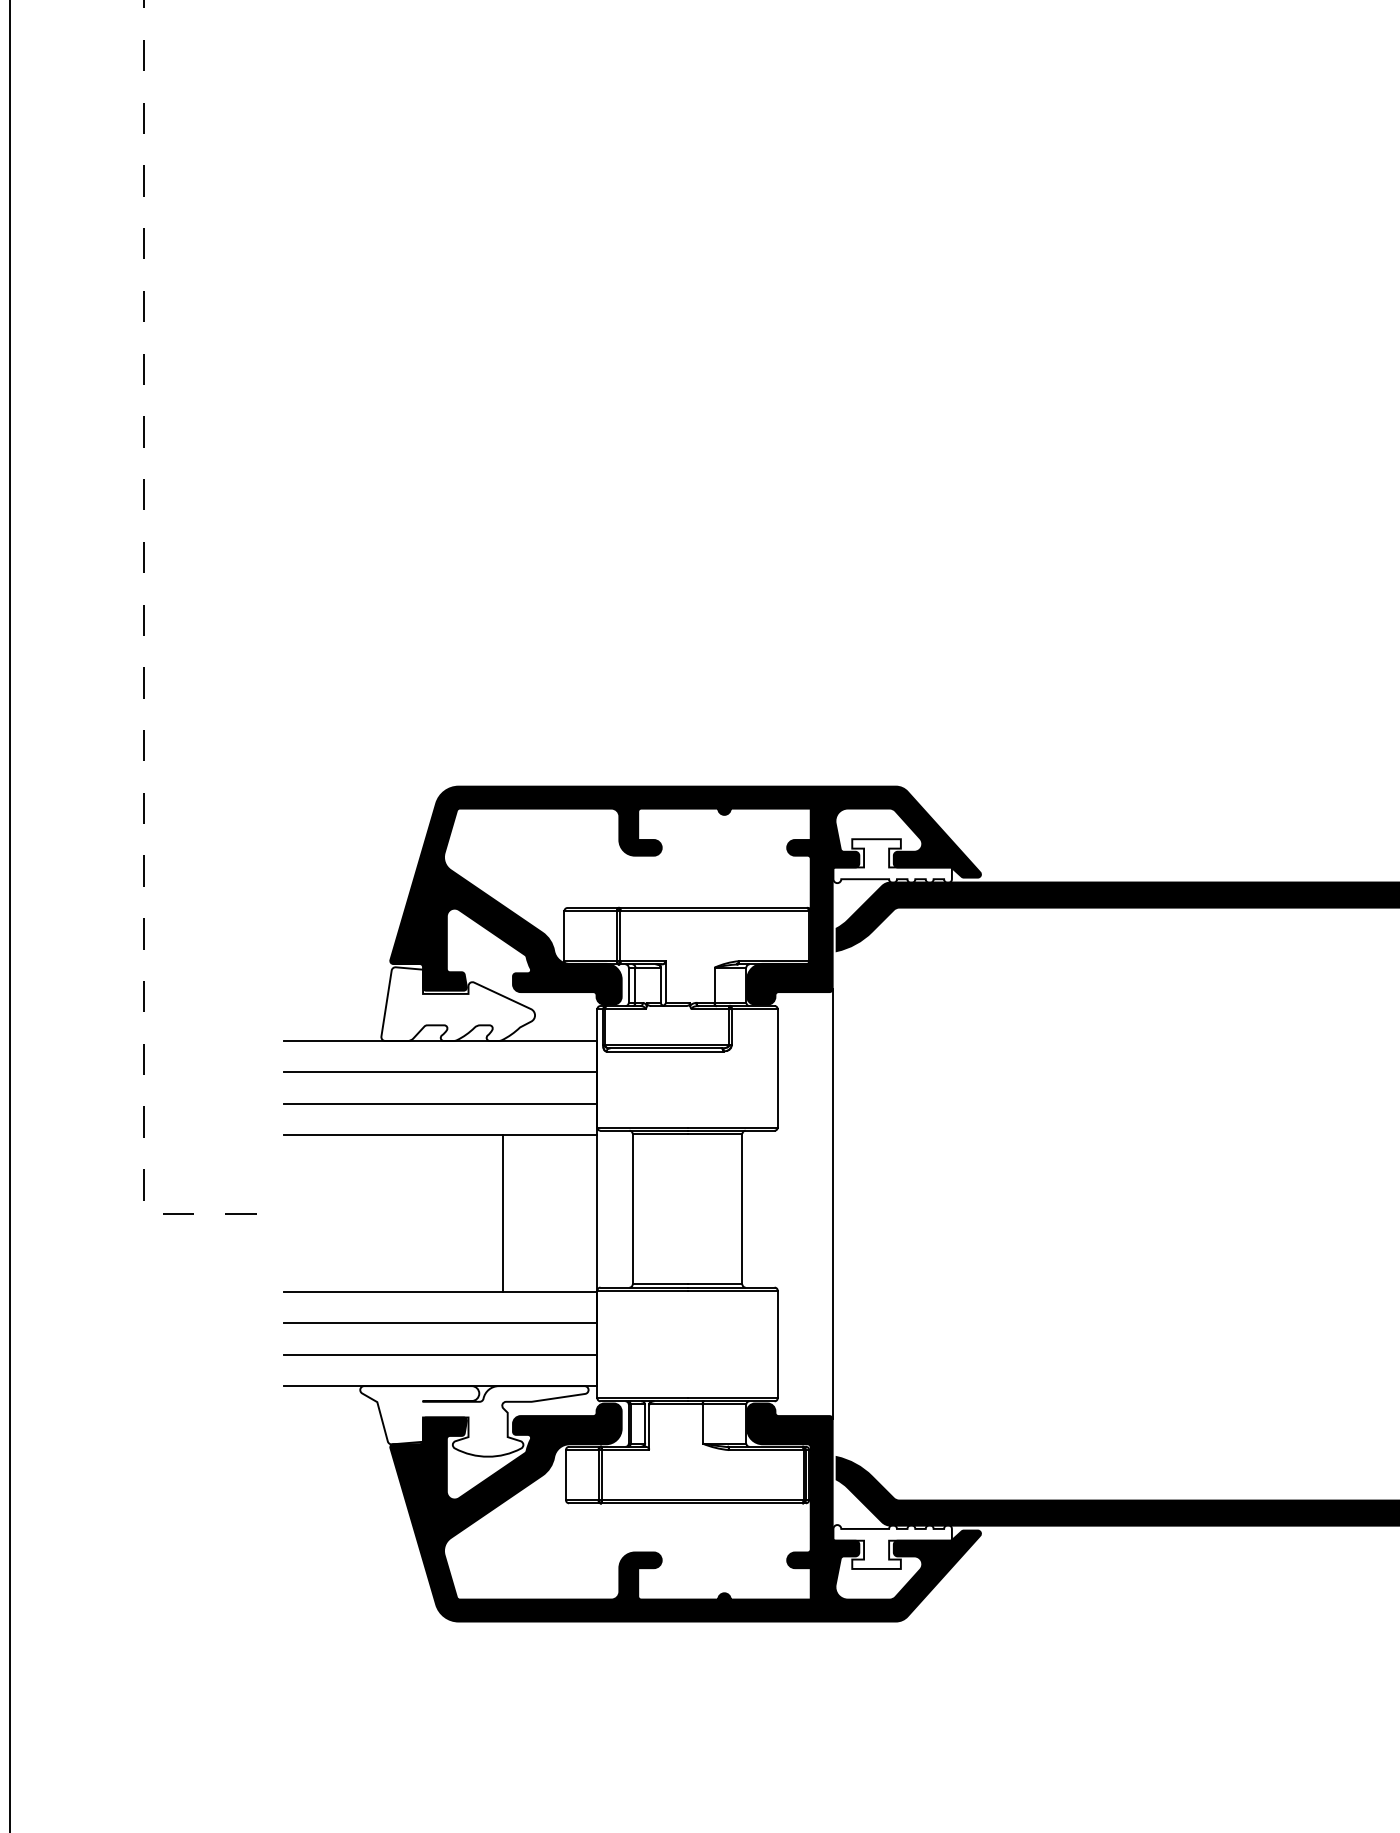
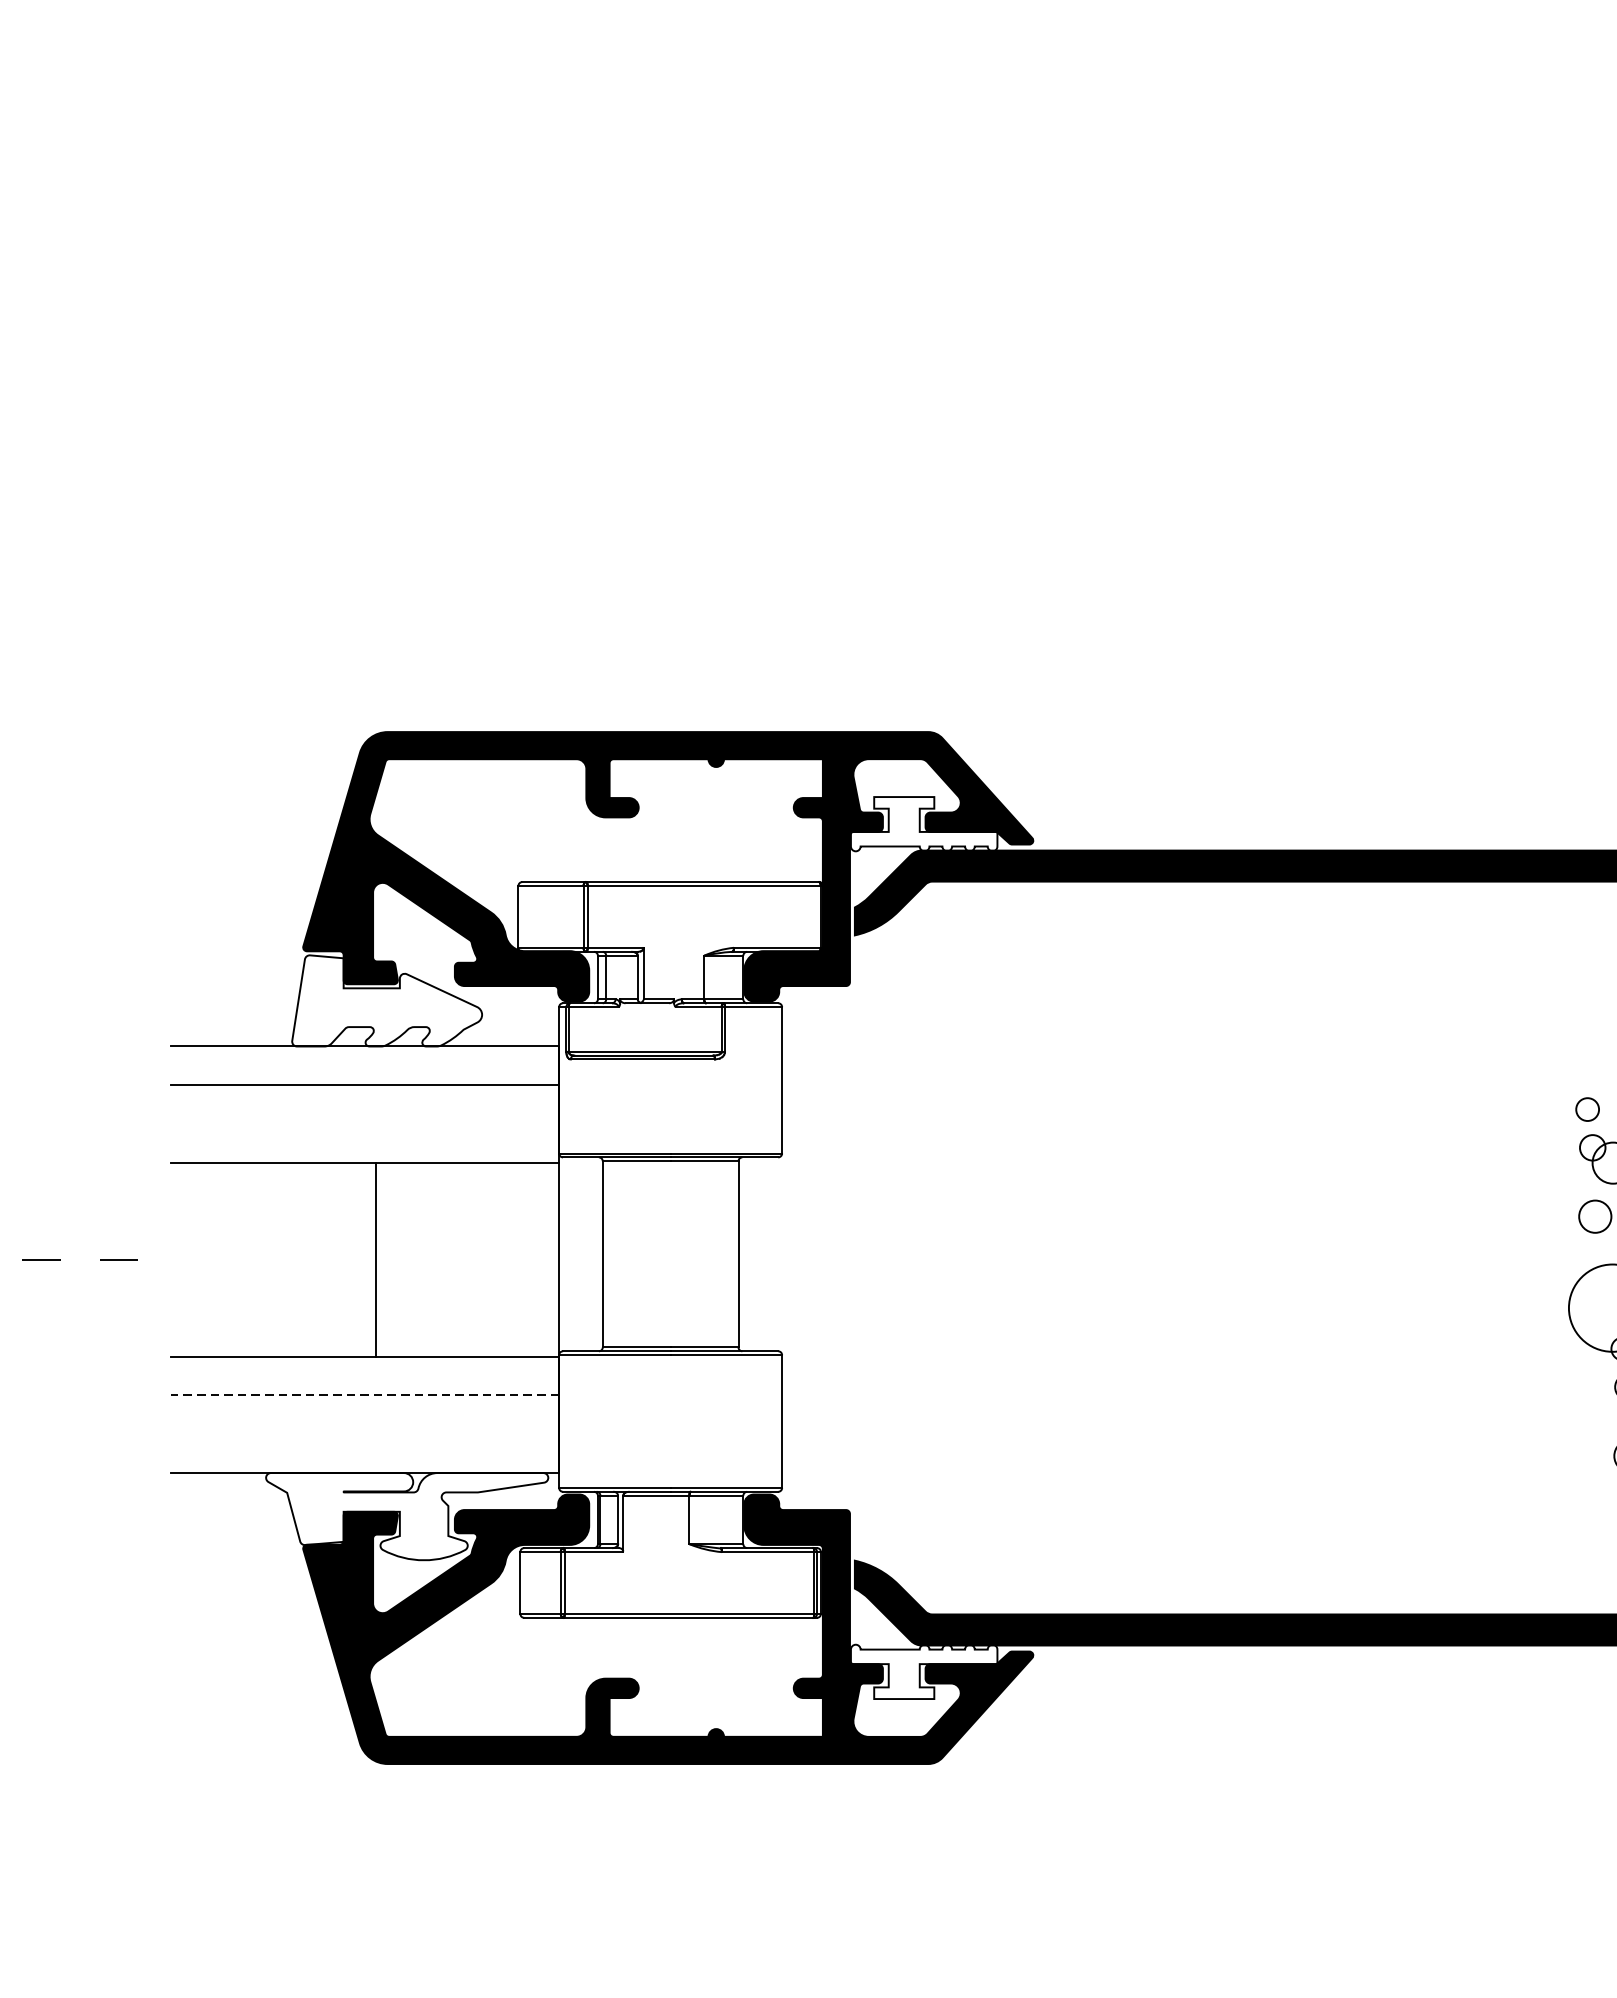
line: (440, 1103) -> (365, 1123), removed
line: (832, 1203) -> (849, 1247), removed
line: (503, 1213) -> (376, 1259), moved
line: (440, 1323) -> (365, 1395), solid -> dashed
line: (440, 1354) -> (365, 1433), removed

